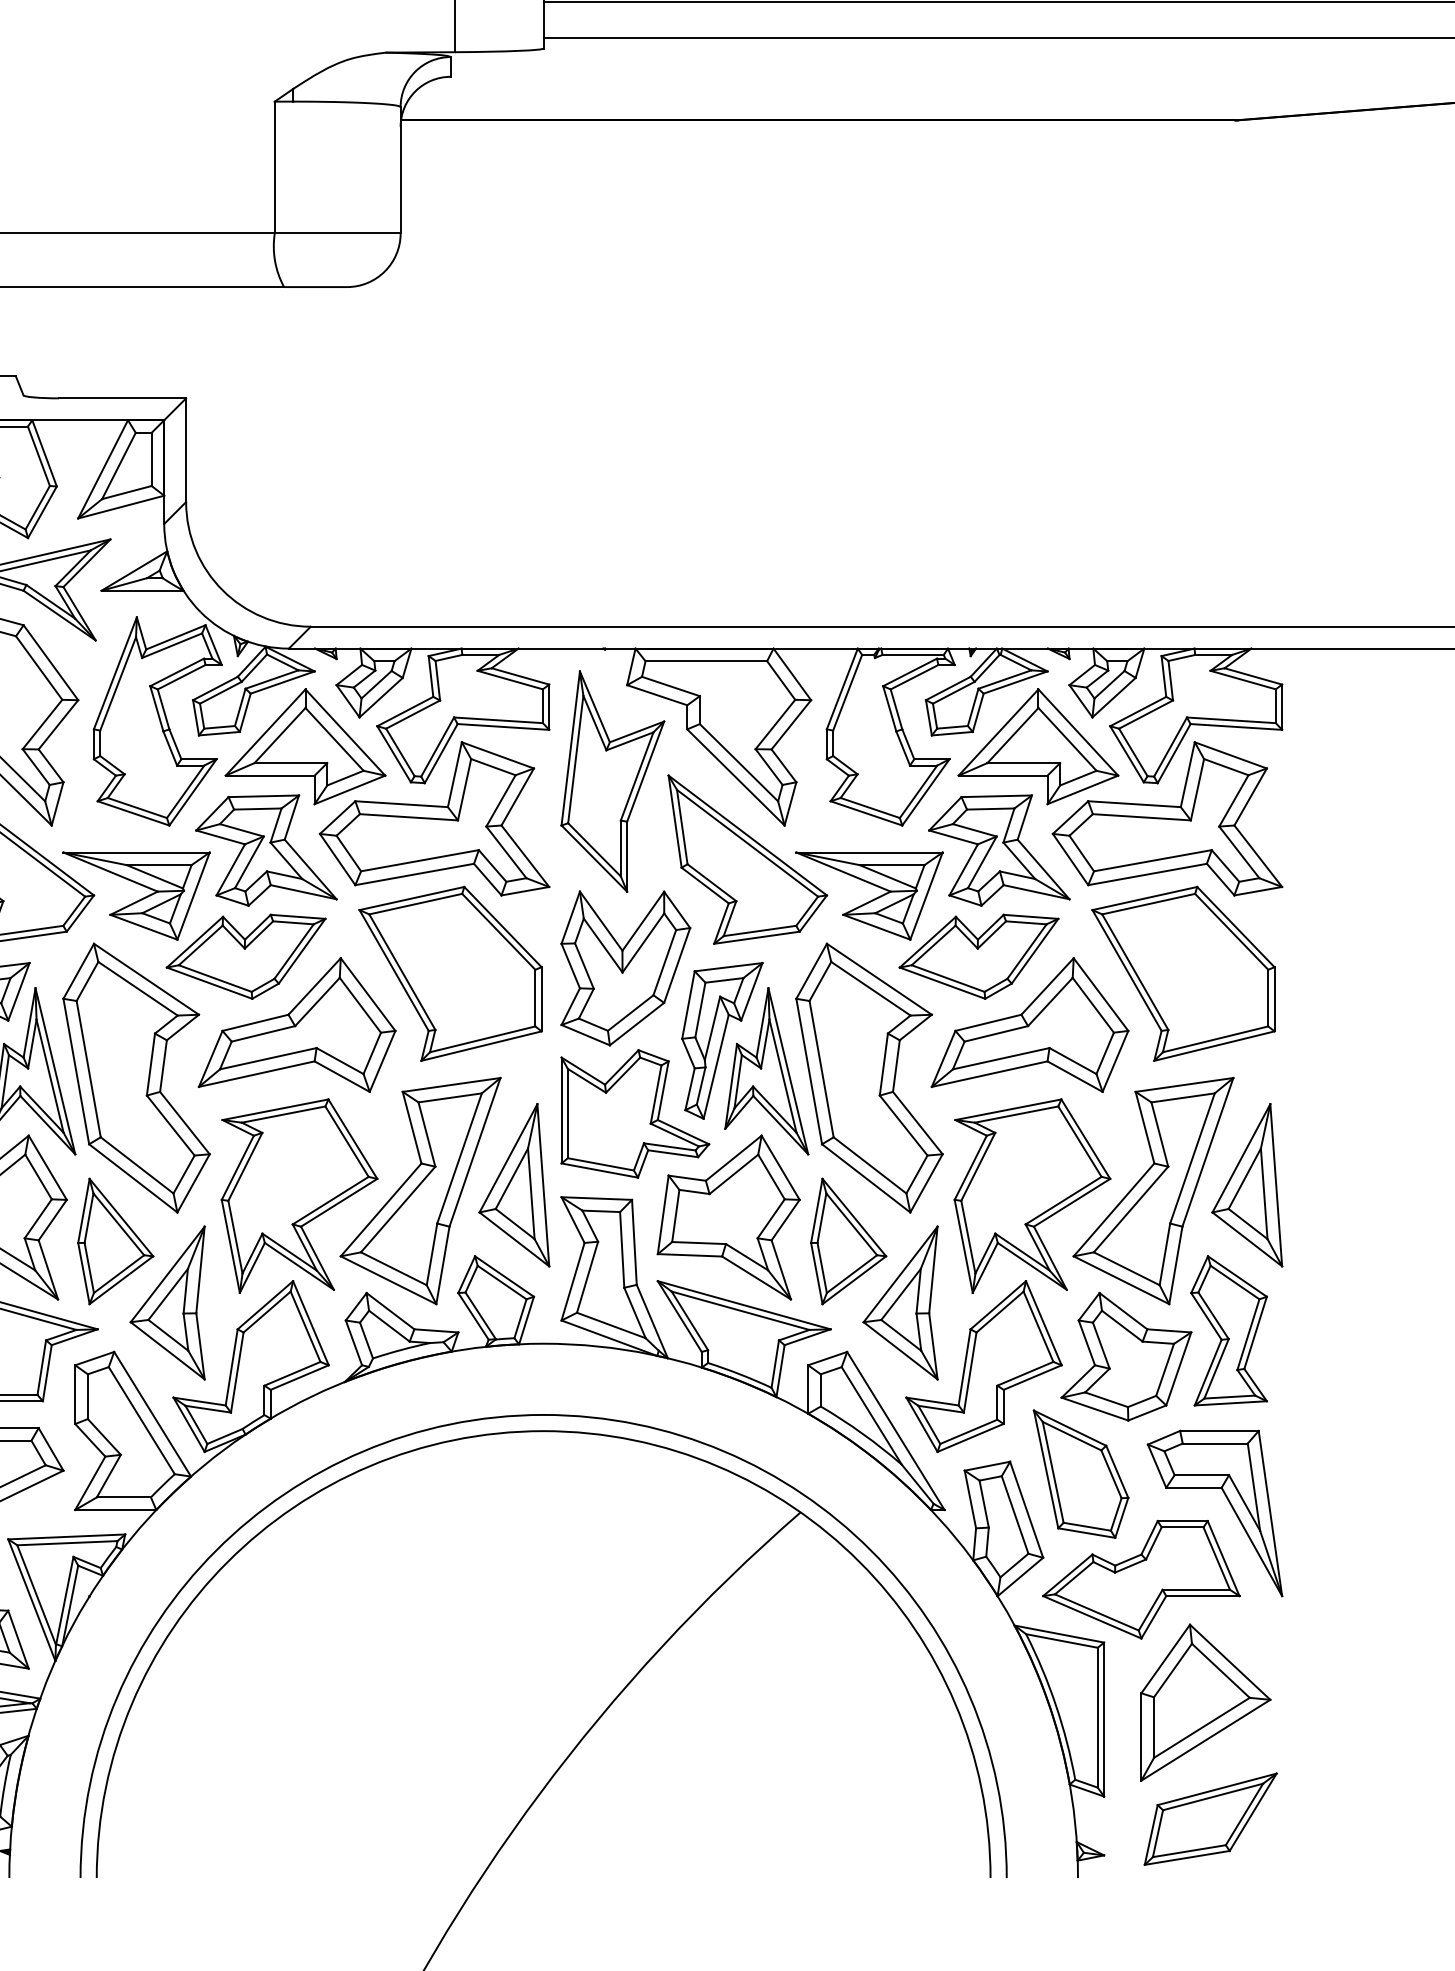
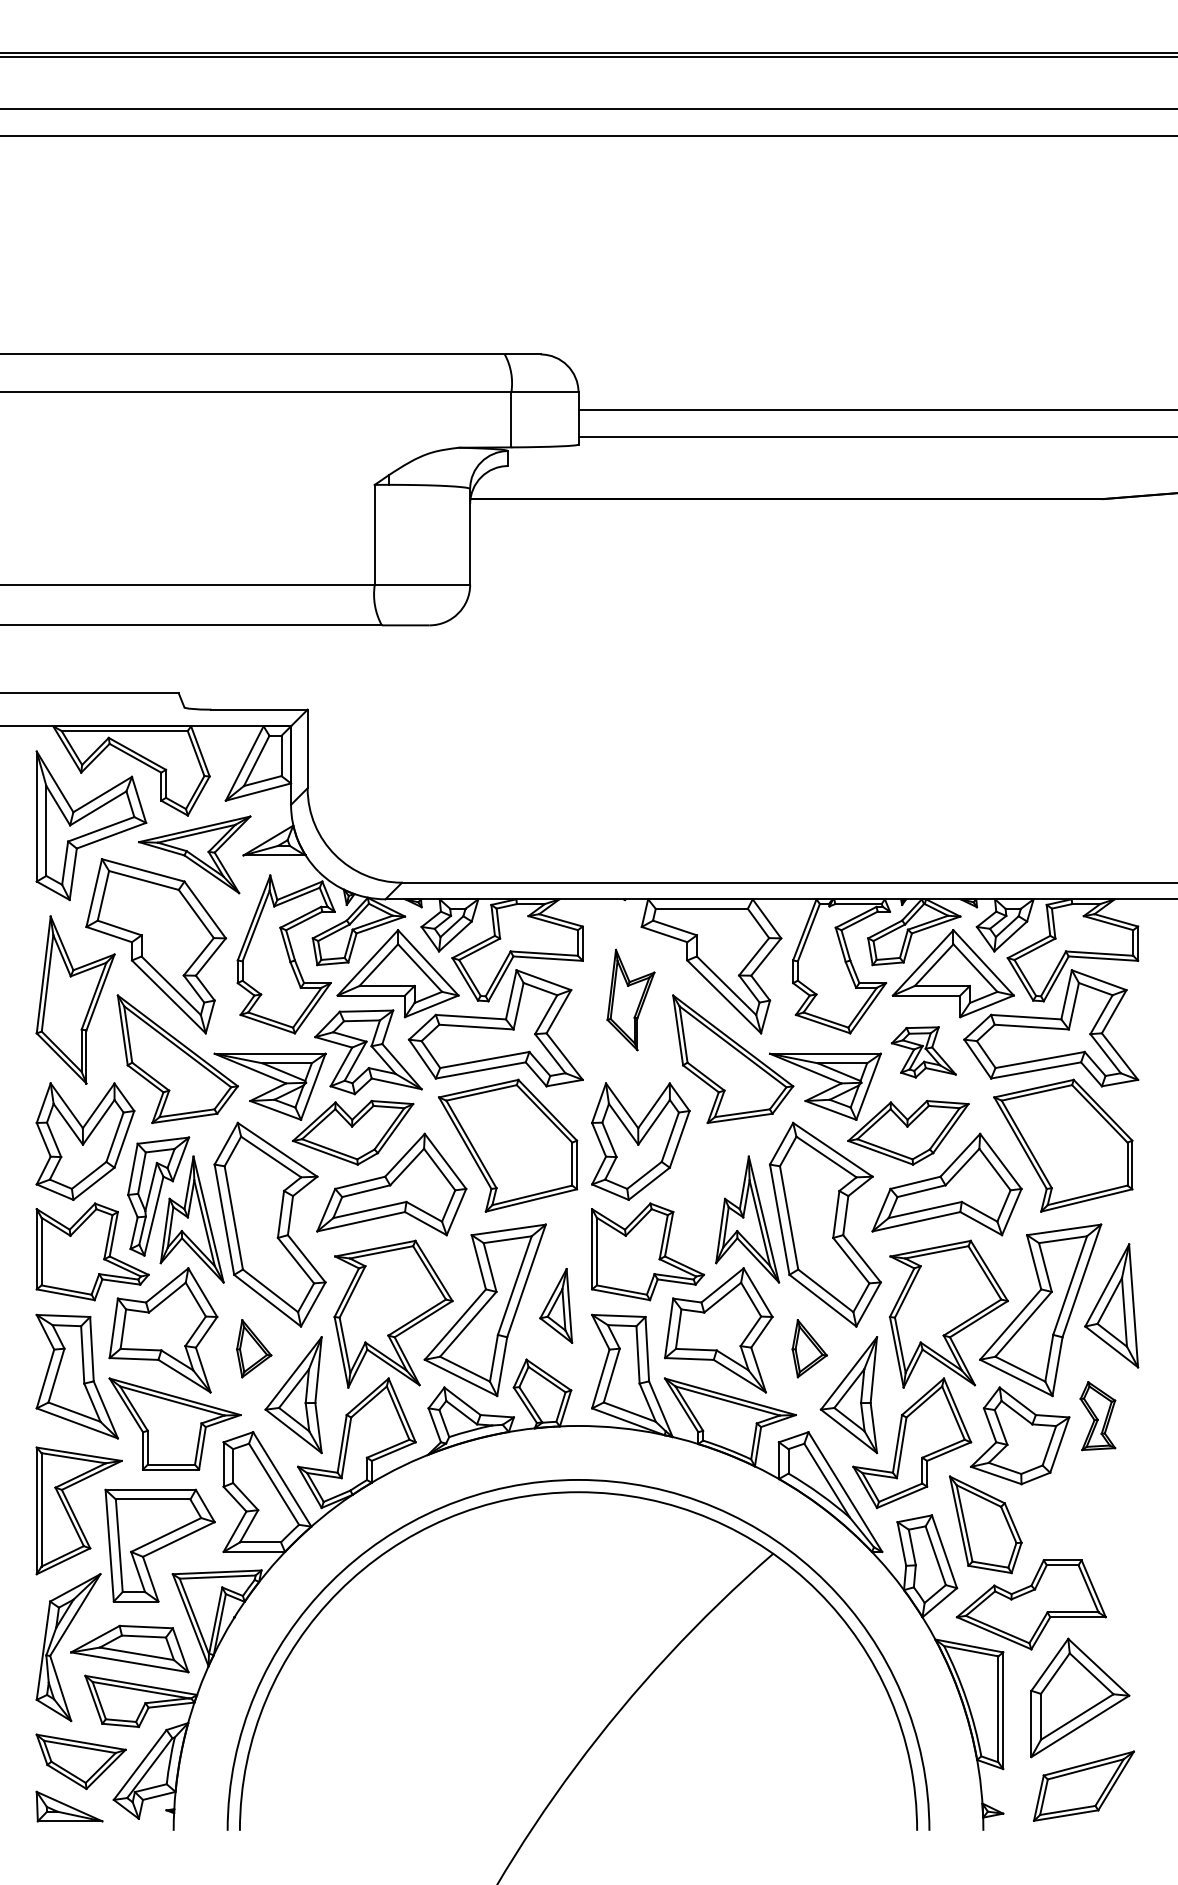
part: (612, 780) -> (630, 999), size x0.6
part: (998, 850) -> (923, 1052), size x0.6
part: (721, 1040) -> (713, 1196), removed
part: (513, 1184) -> (555, 1305), size x0.6
part: (114, 1241) -> (253, 1348), size x0.6
part: (848, 1241) -> (809, 1348), size x0.6
part: (1228, 1329) -> (1097, 1415), size x0.6
part: (1229, 1505) -> (1098, 1548), removed

